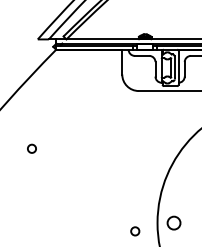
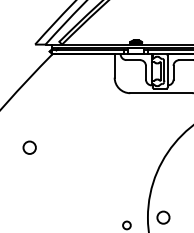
circle: (31, 148) -> (29, 147), size x1.6

